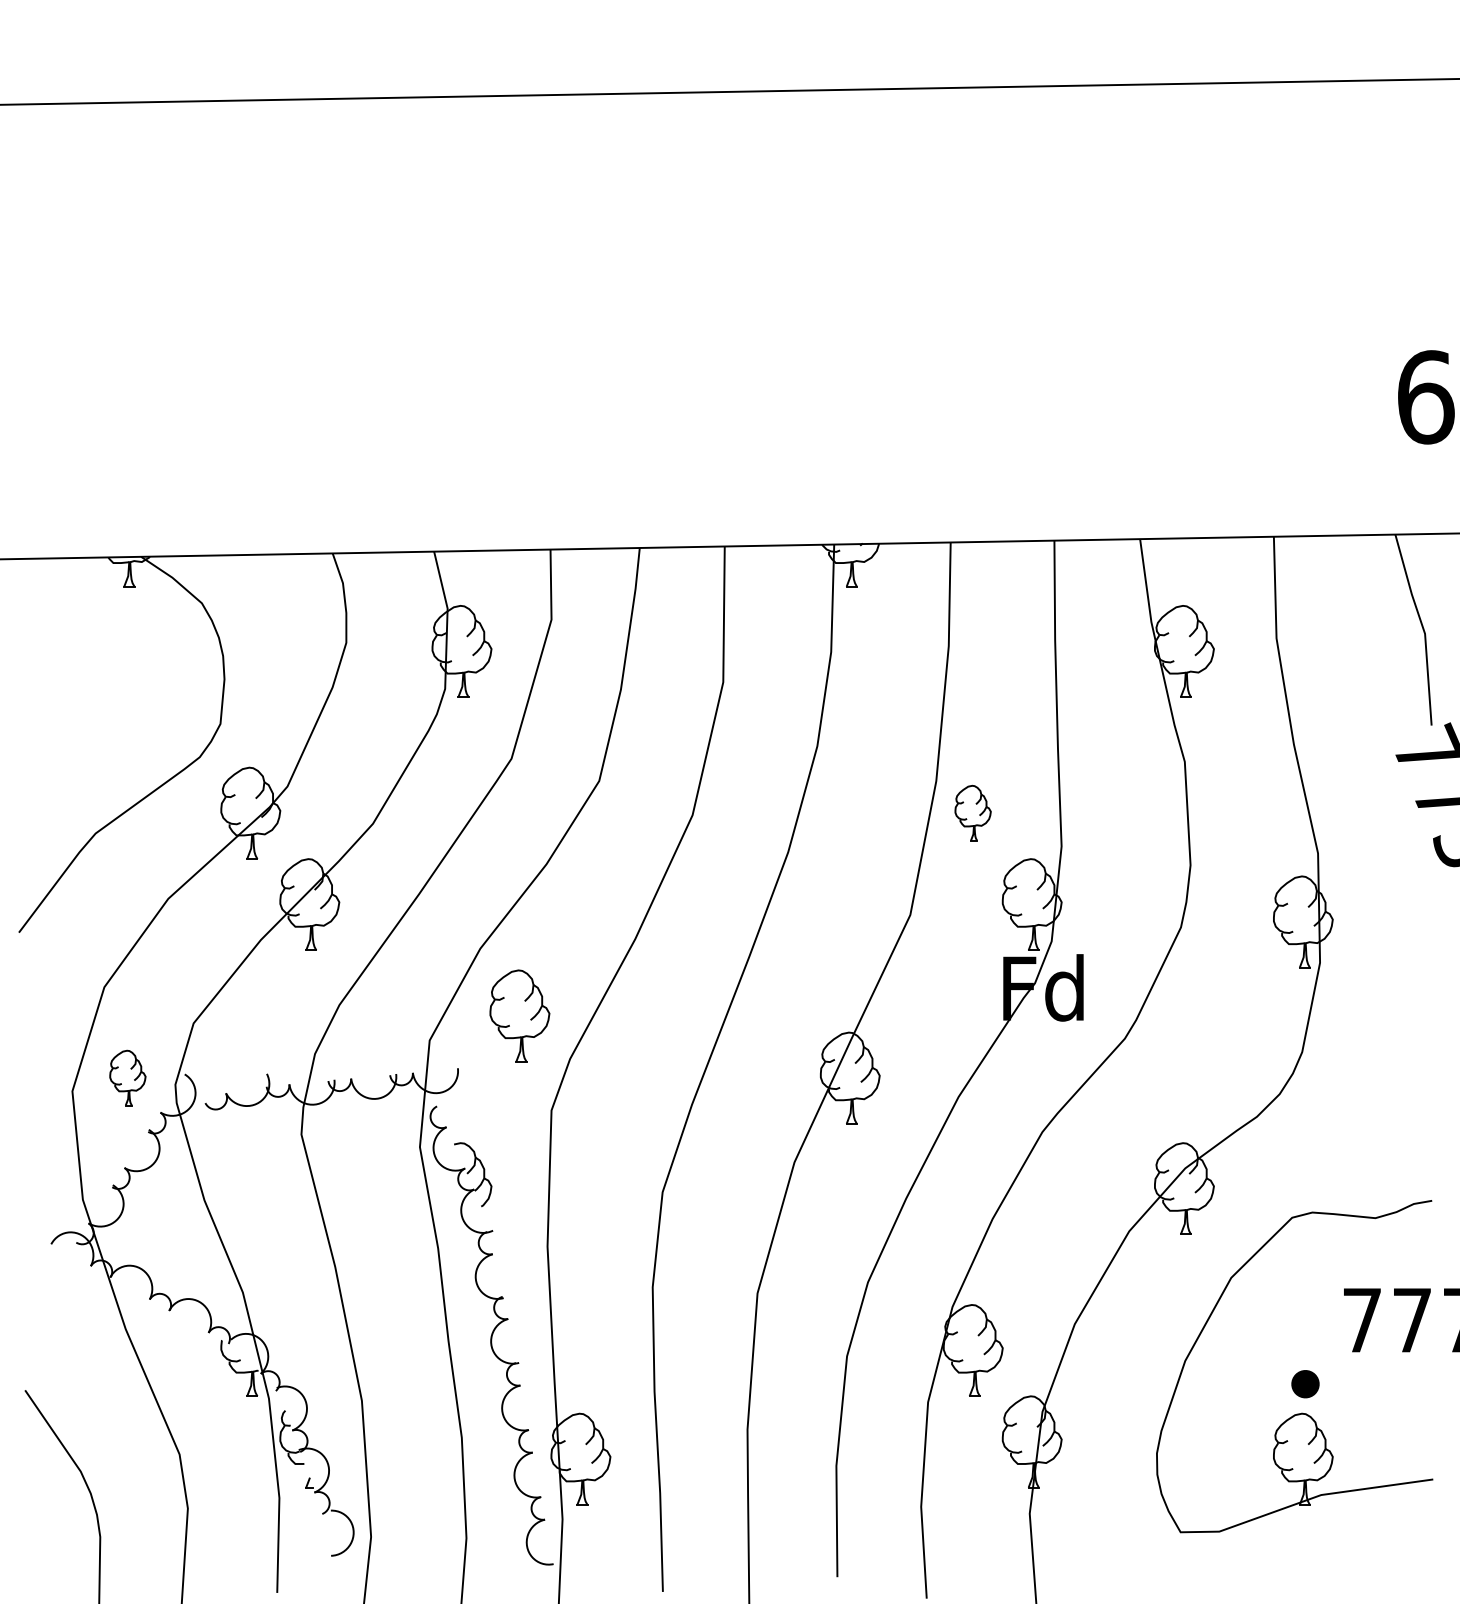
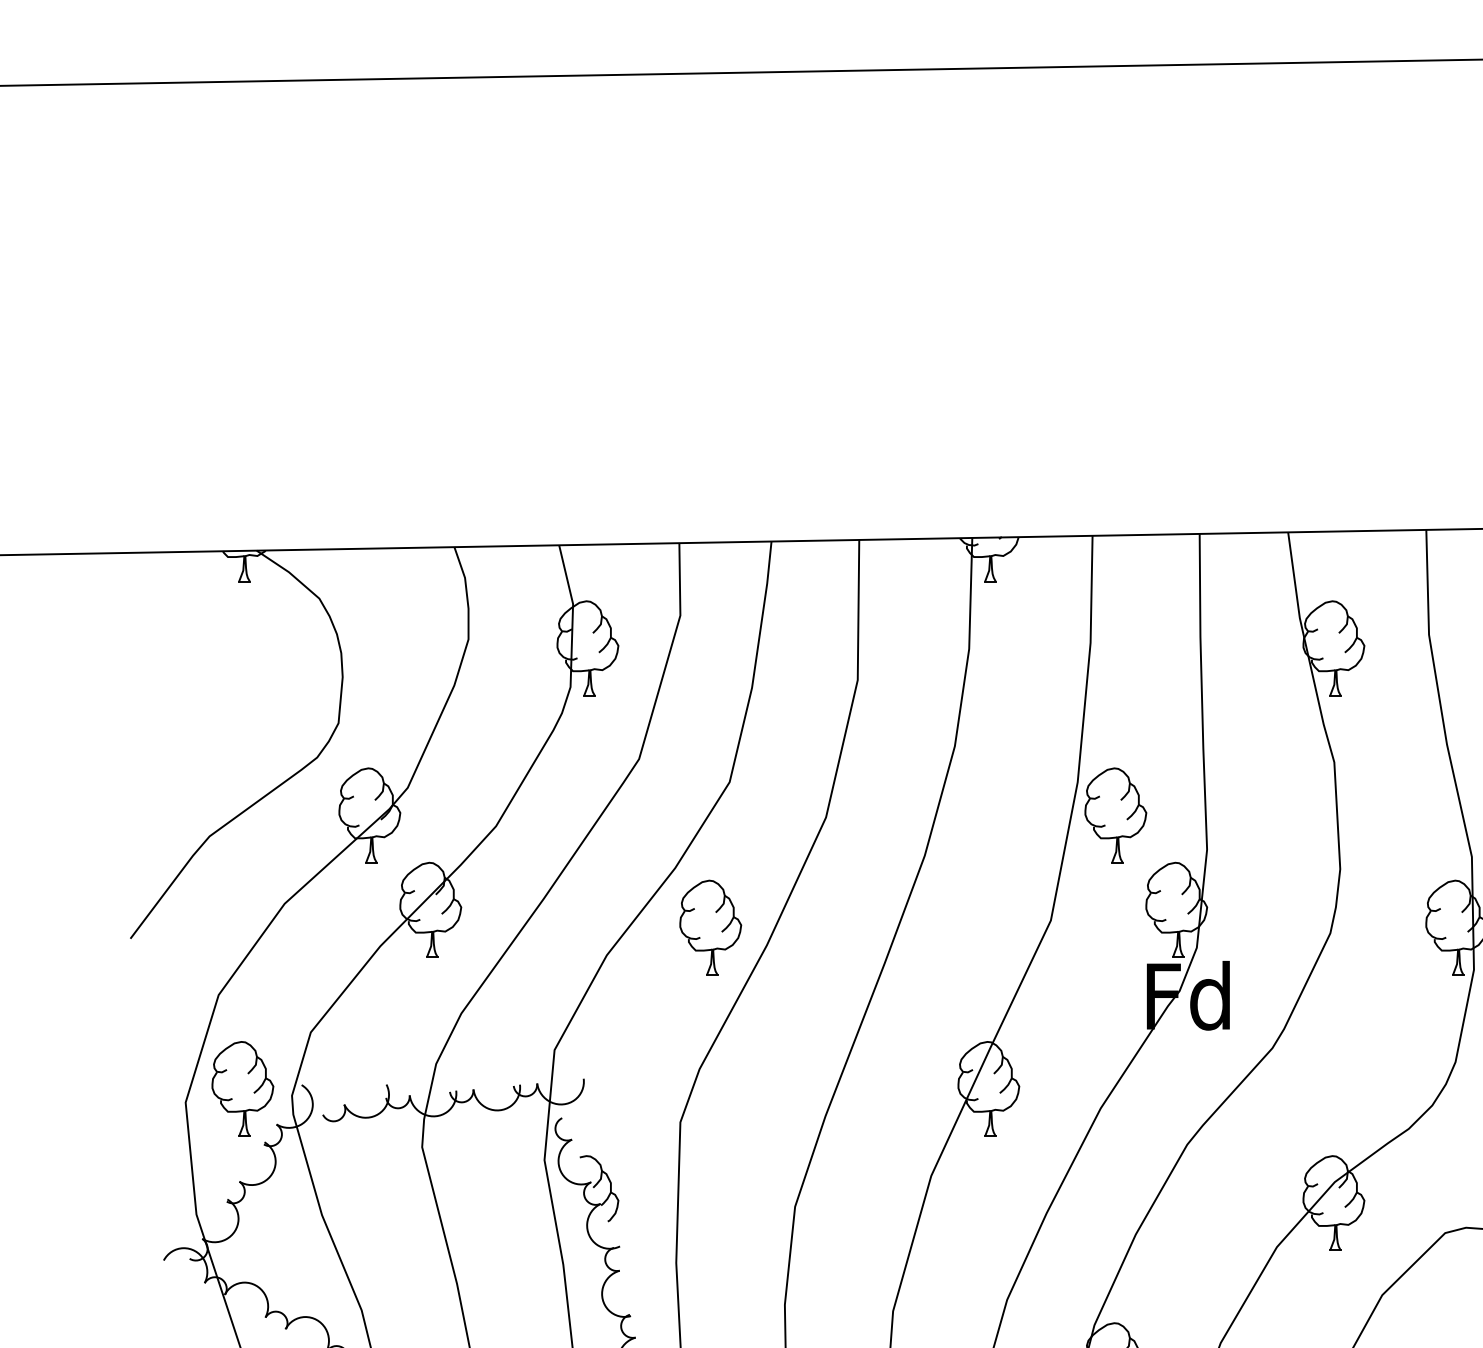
part: (972, 812) -> (1115, 814), size x1.67
part: (519, 1015) -> (710, 927), moved
part: (127, 1077) -> (242, 1088), size x1.67

